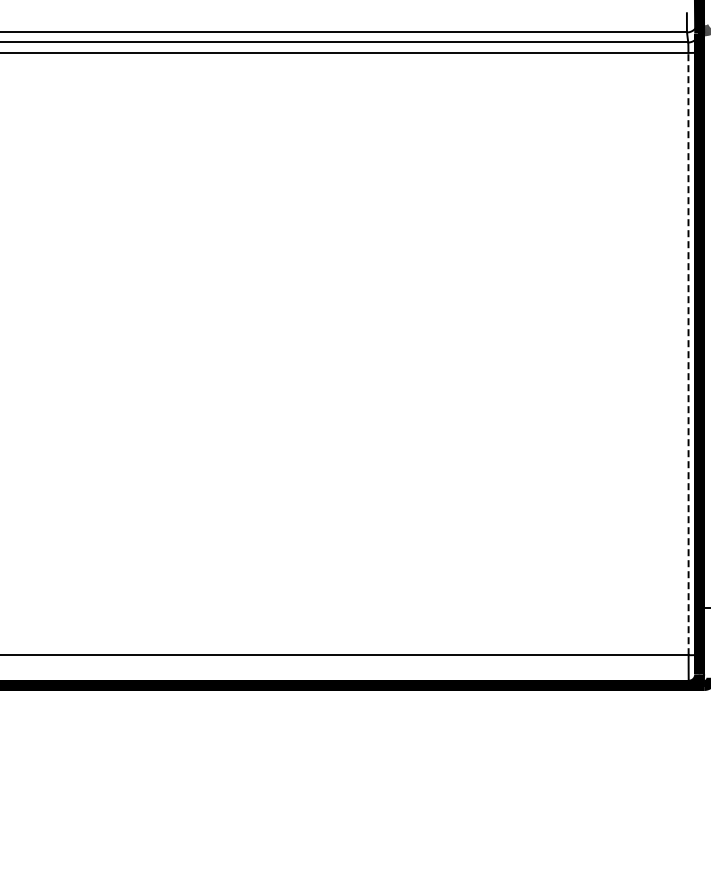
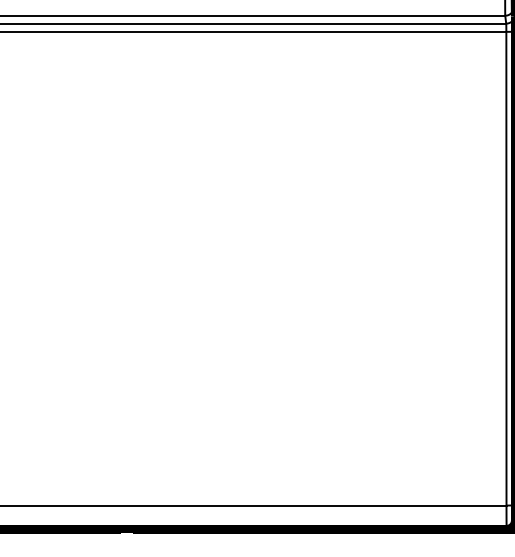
line: (688, 353) -> (506, 268), dashed -> solid

